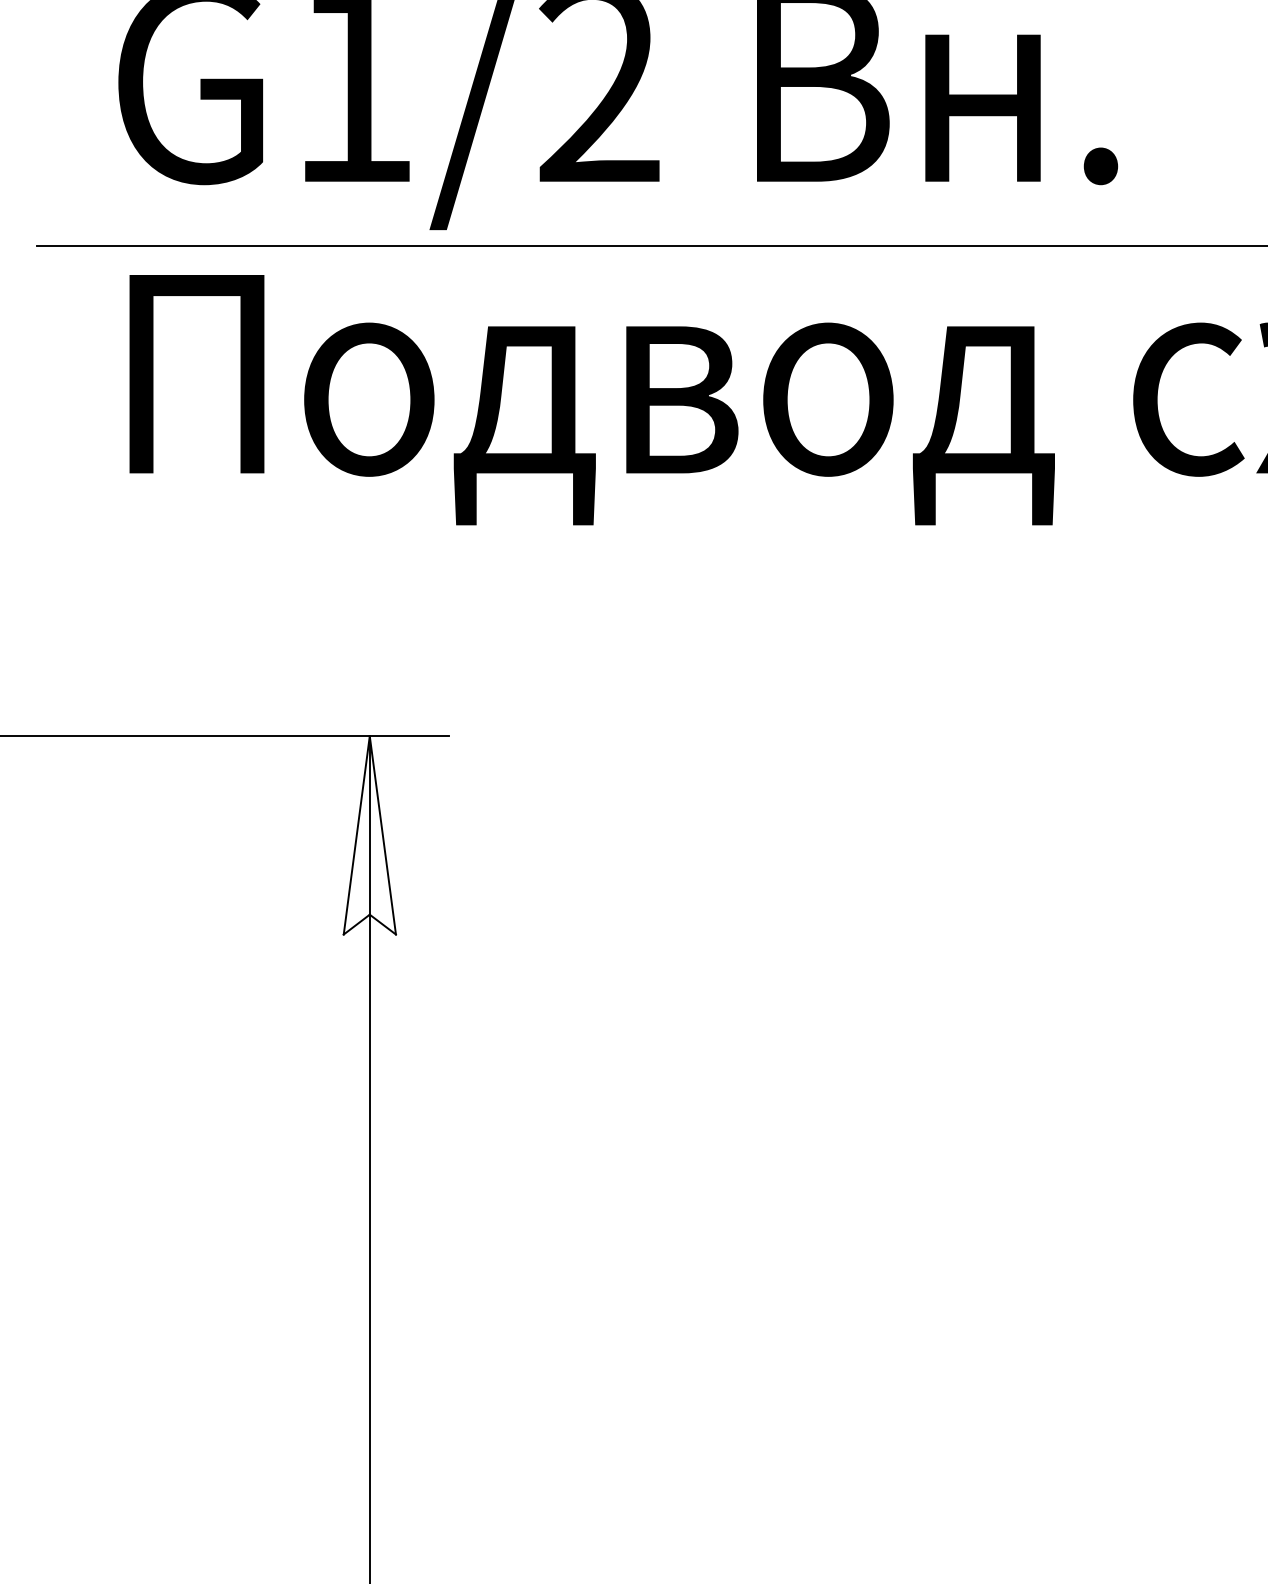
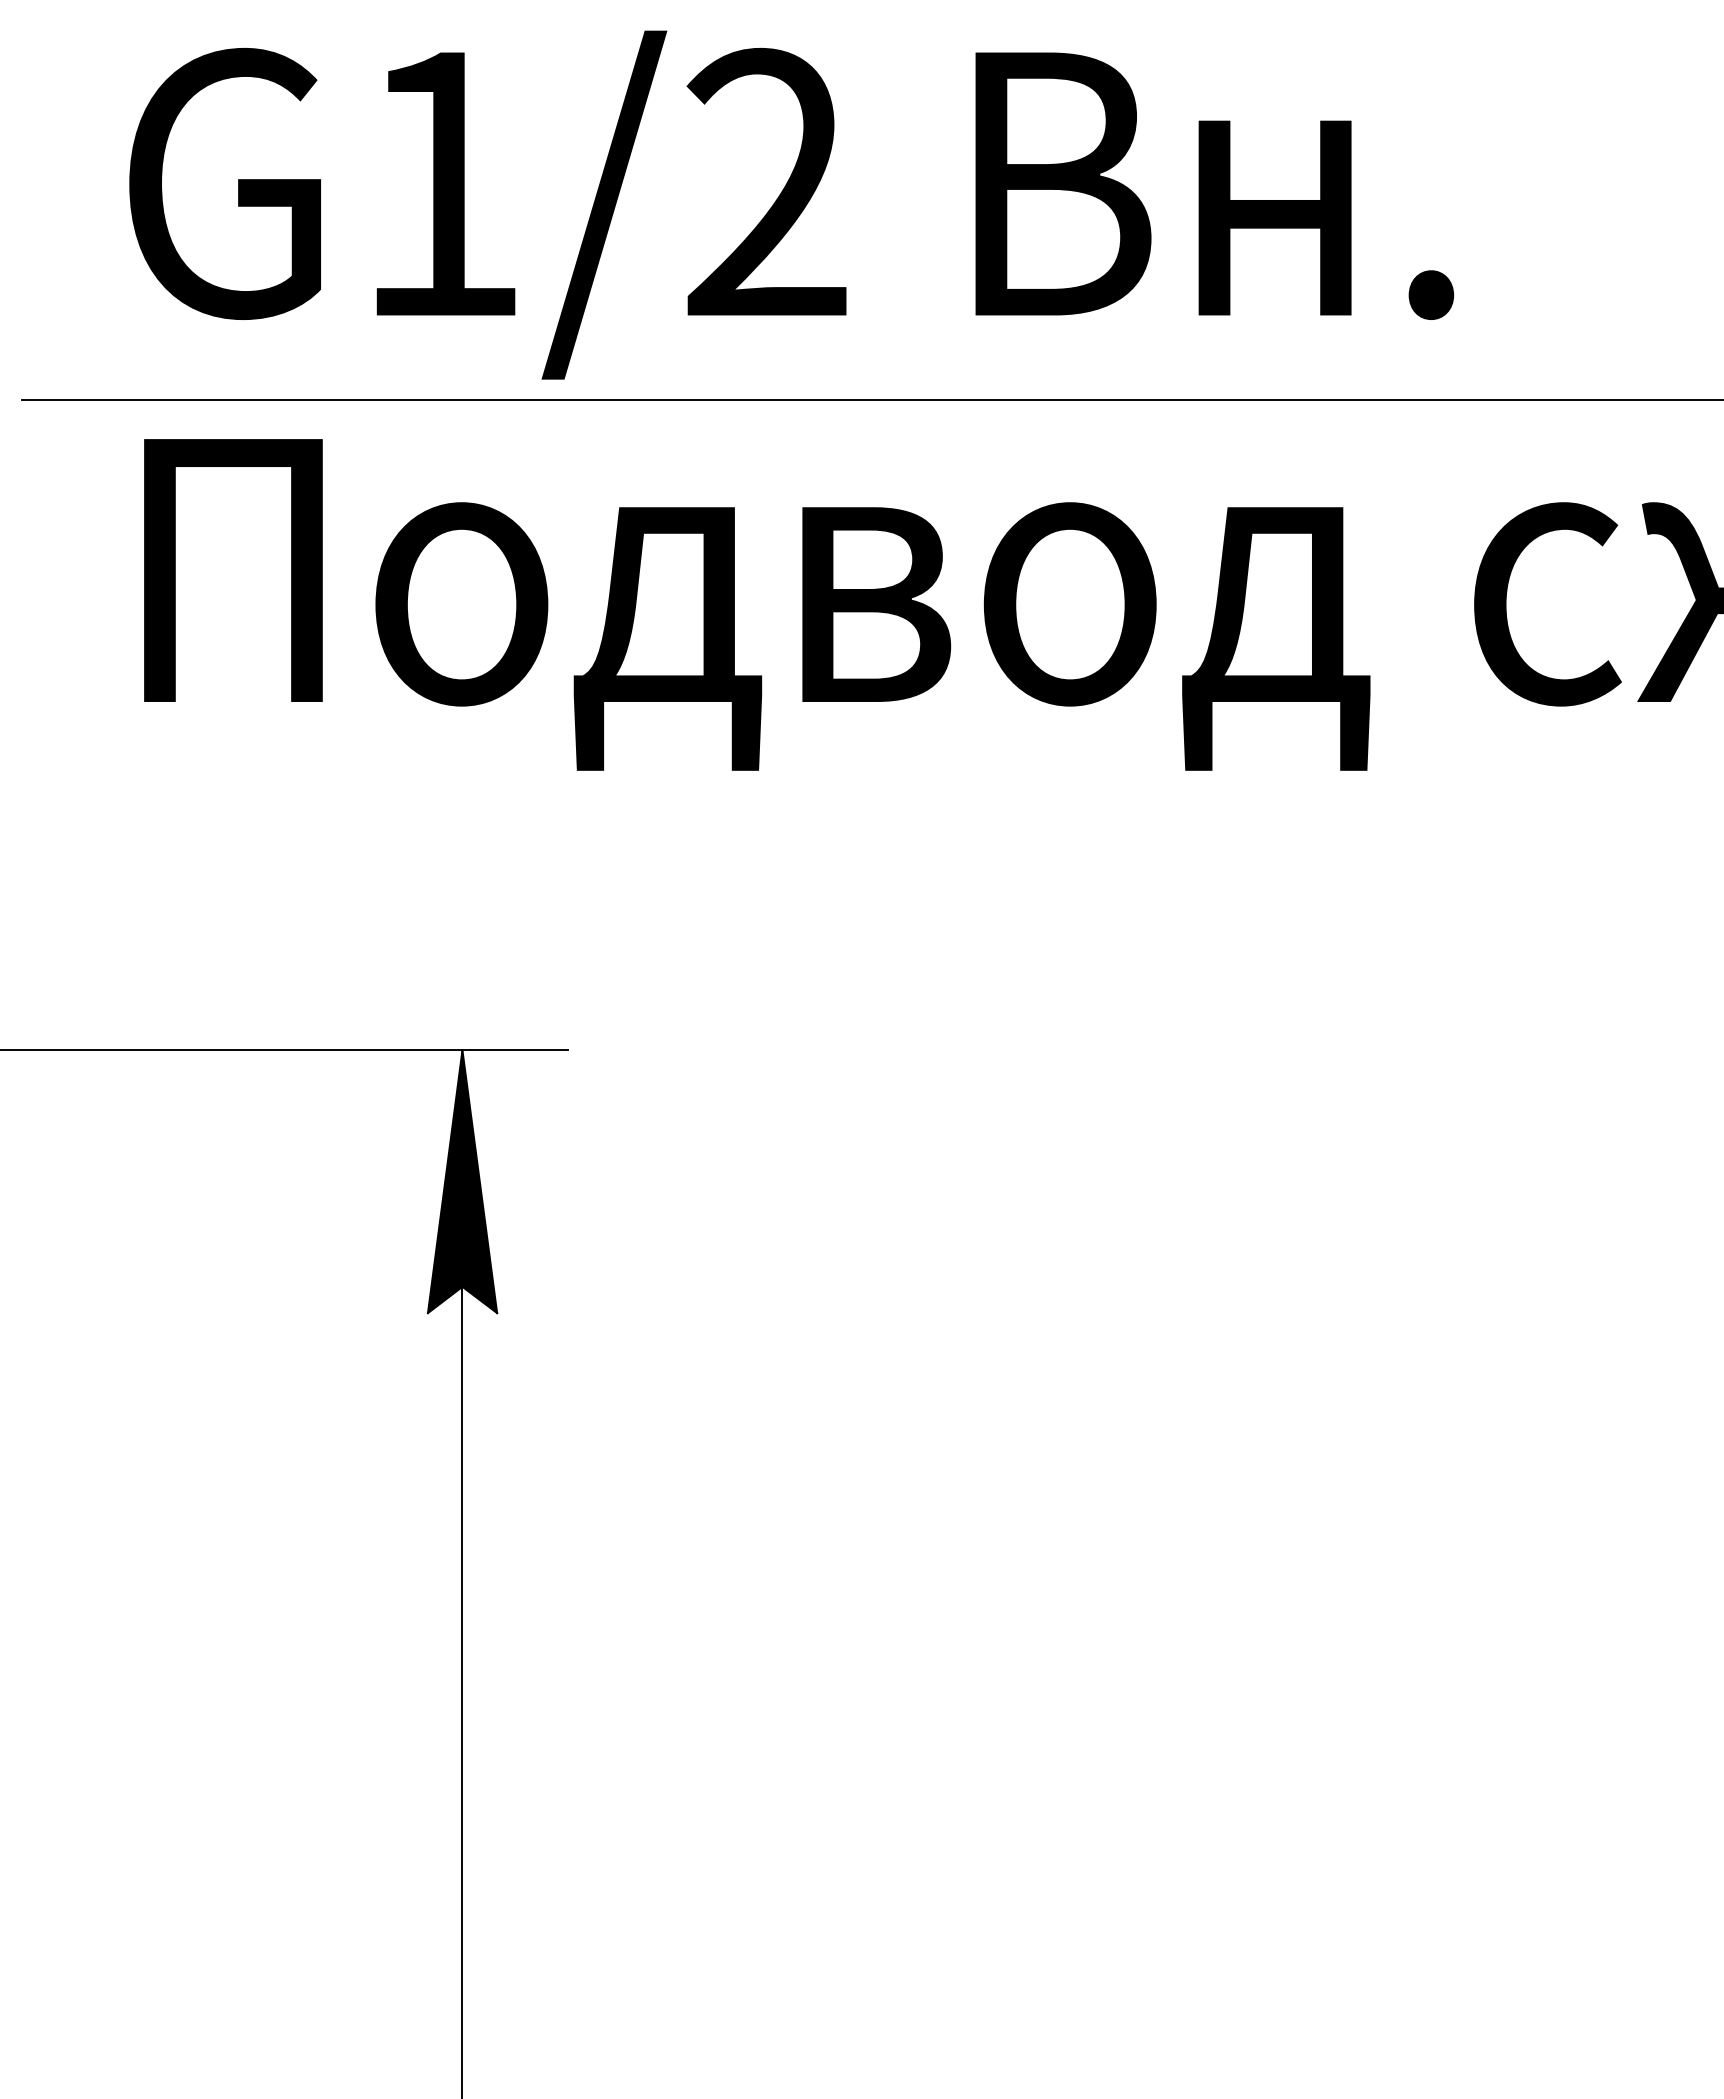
fill: (369, 835) -> (462, 1181), added

